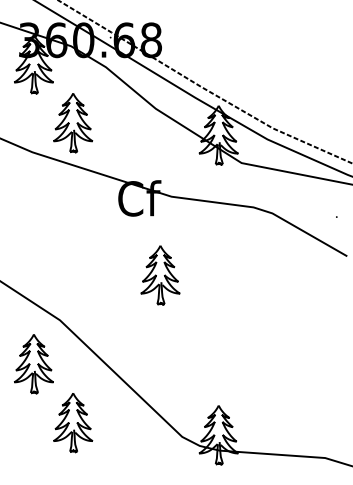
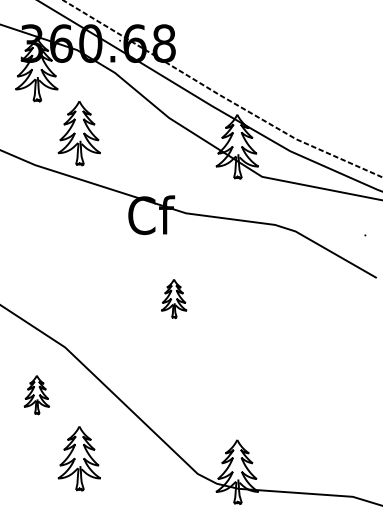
part: (159, 275) -> (173, 298), size x0.6
part: (33, 363) -> (36, 394), size x0.6

